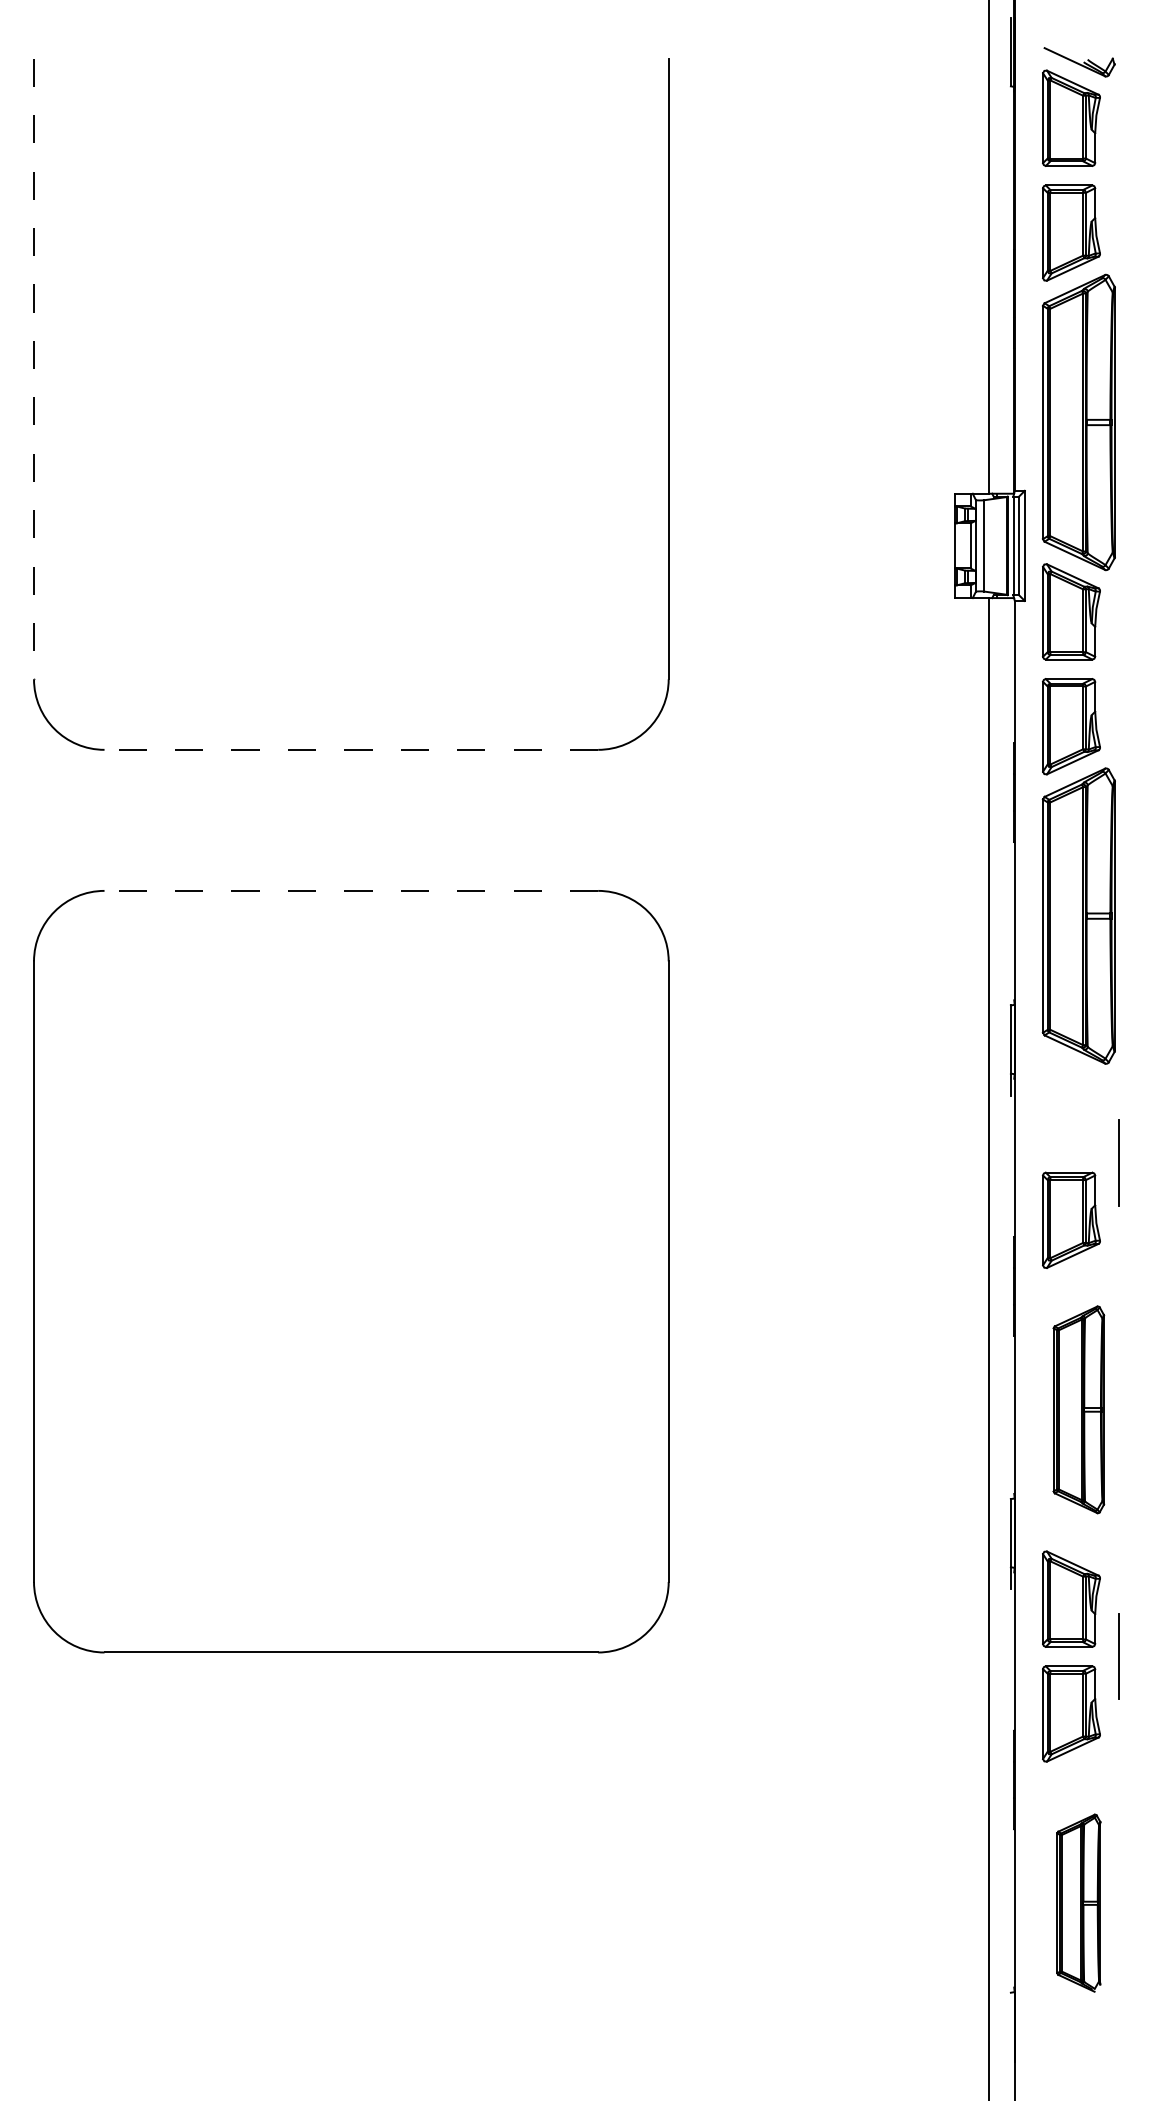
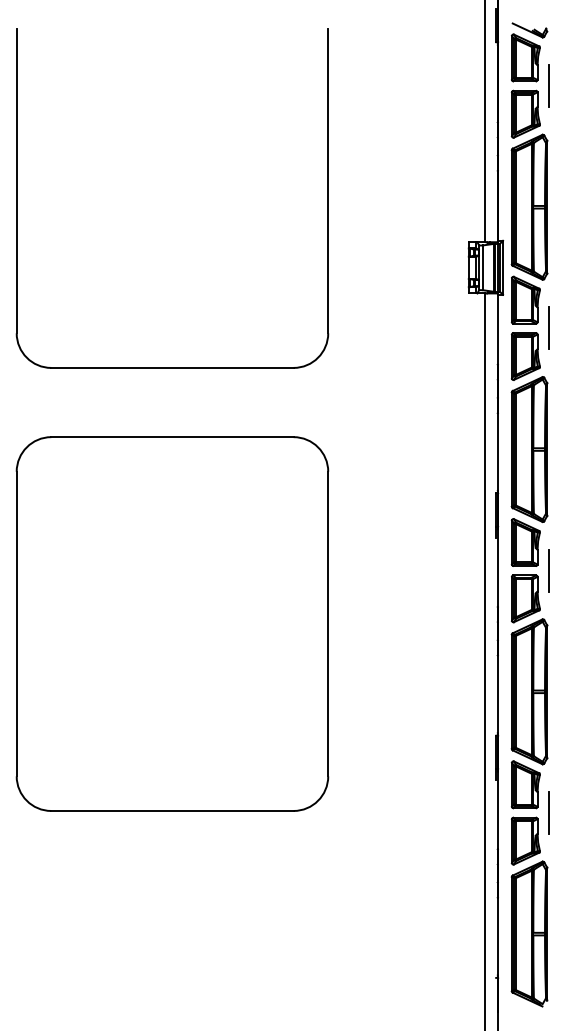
line: (1119, 176) -> (549, 86), added
line: (33, 370) -> (16, 181), dashed -> solid
line: (1119, 669) -> (549, 328), added
line: (349, 748) -> (171, 367), dashed -> solid
line: (349, 891) -> (171, 437), dashed -> solid
part: (1070, 1105) -> (525, 542), added
part: (1078, 1409) -> (529, 691), size x1.43
part: (1078, 1902) -> (529, 933), size x1.67

